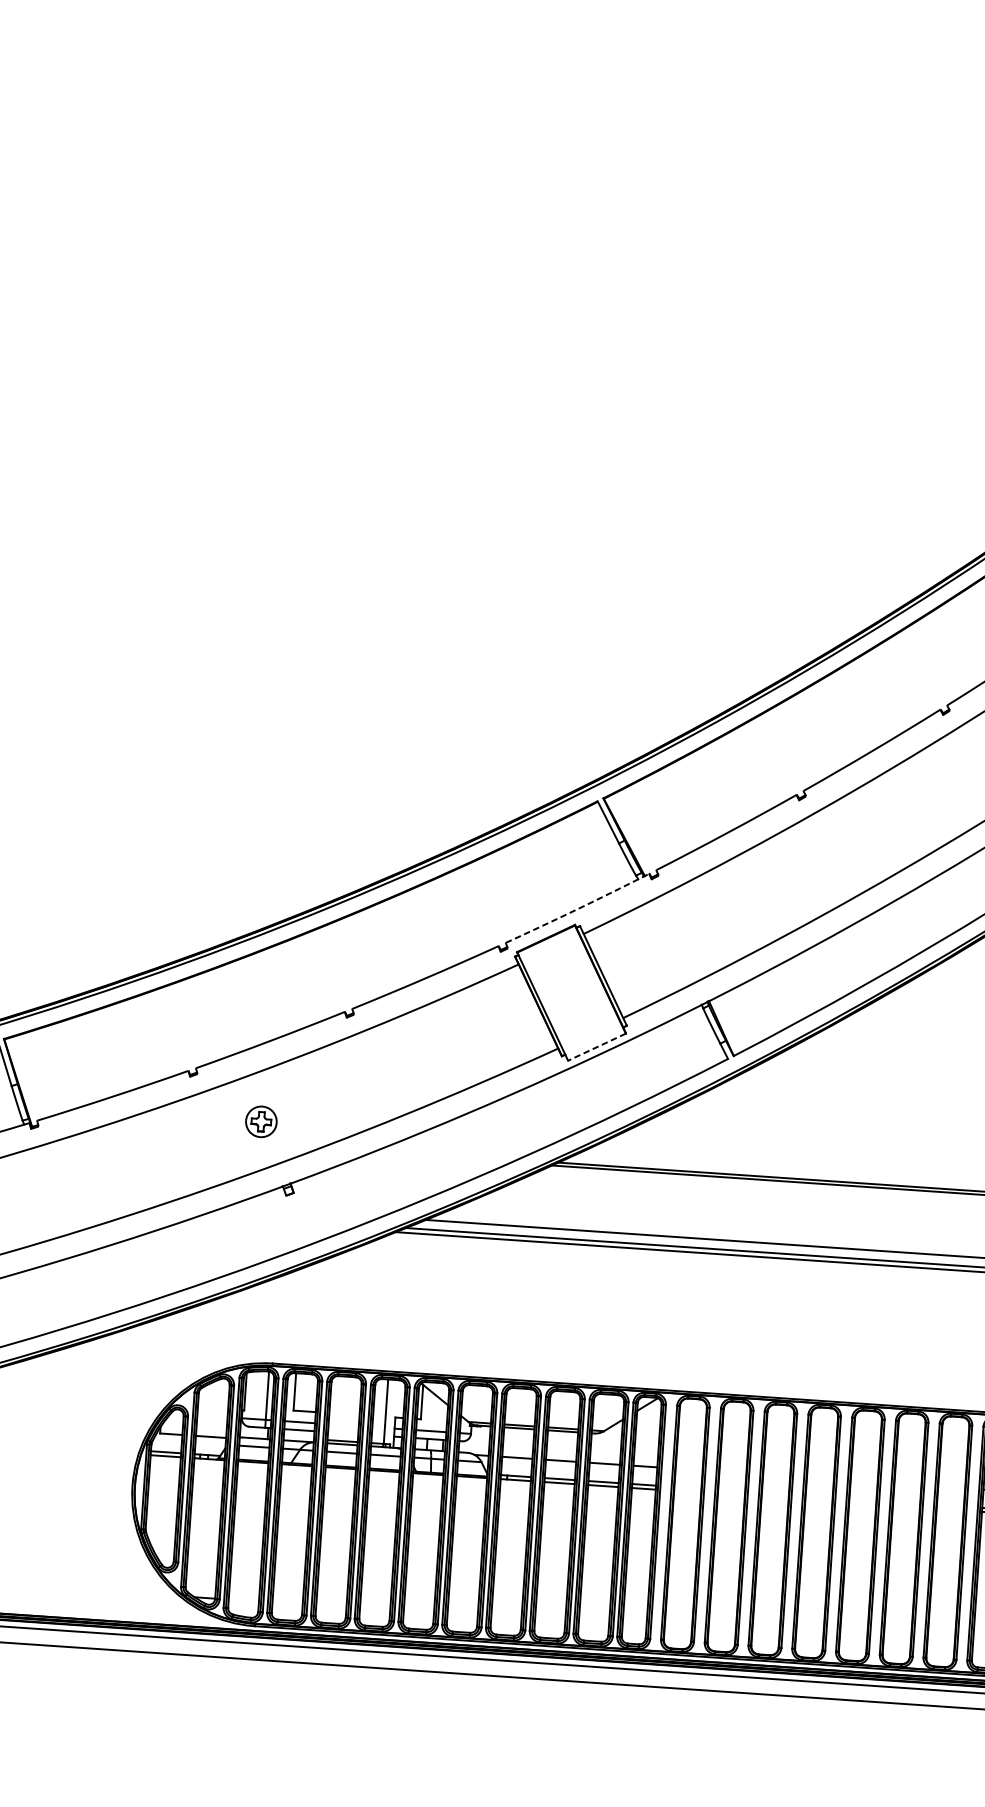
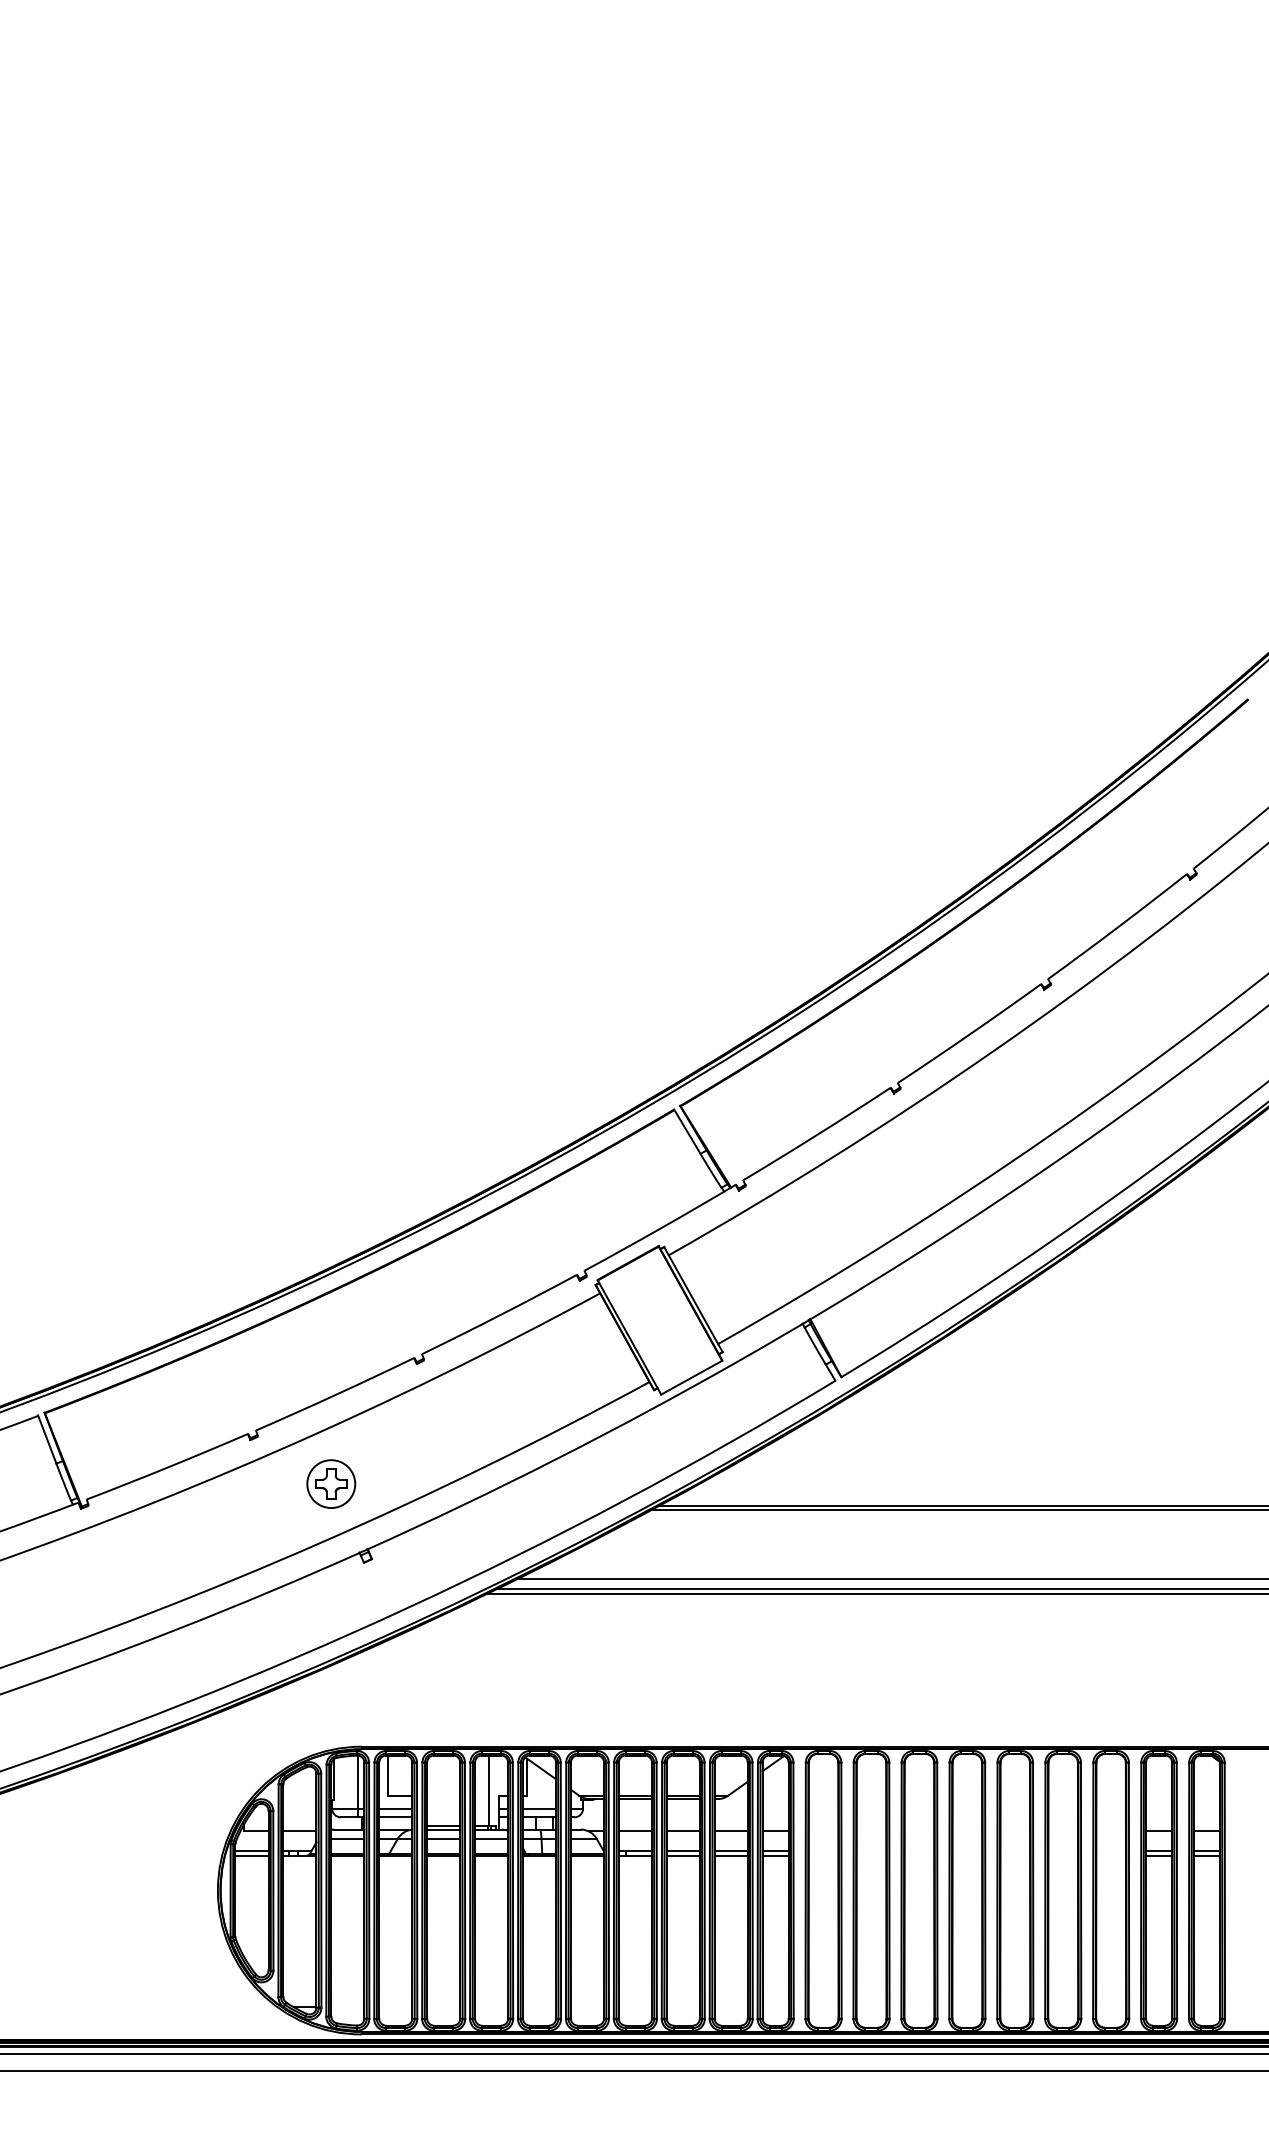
arc: (577, 909) -> (660, 1228), dashed -> solid
line: (596, 1046) -> (691, 1377), dashed -> solid
part: (261, 1121) -> (331, 1483), size x1.43

